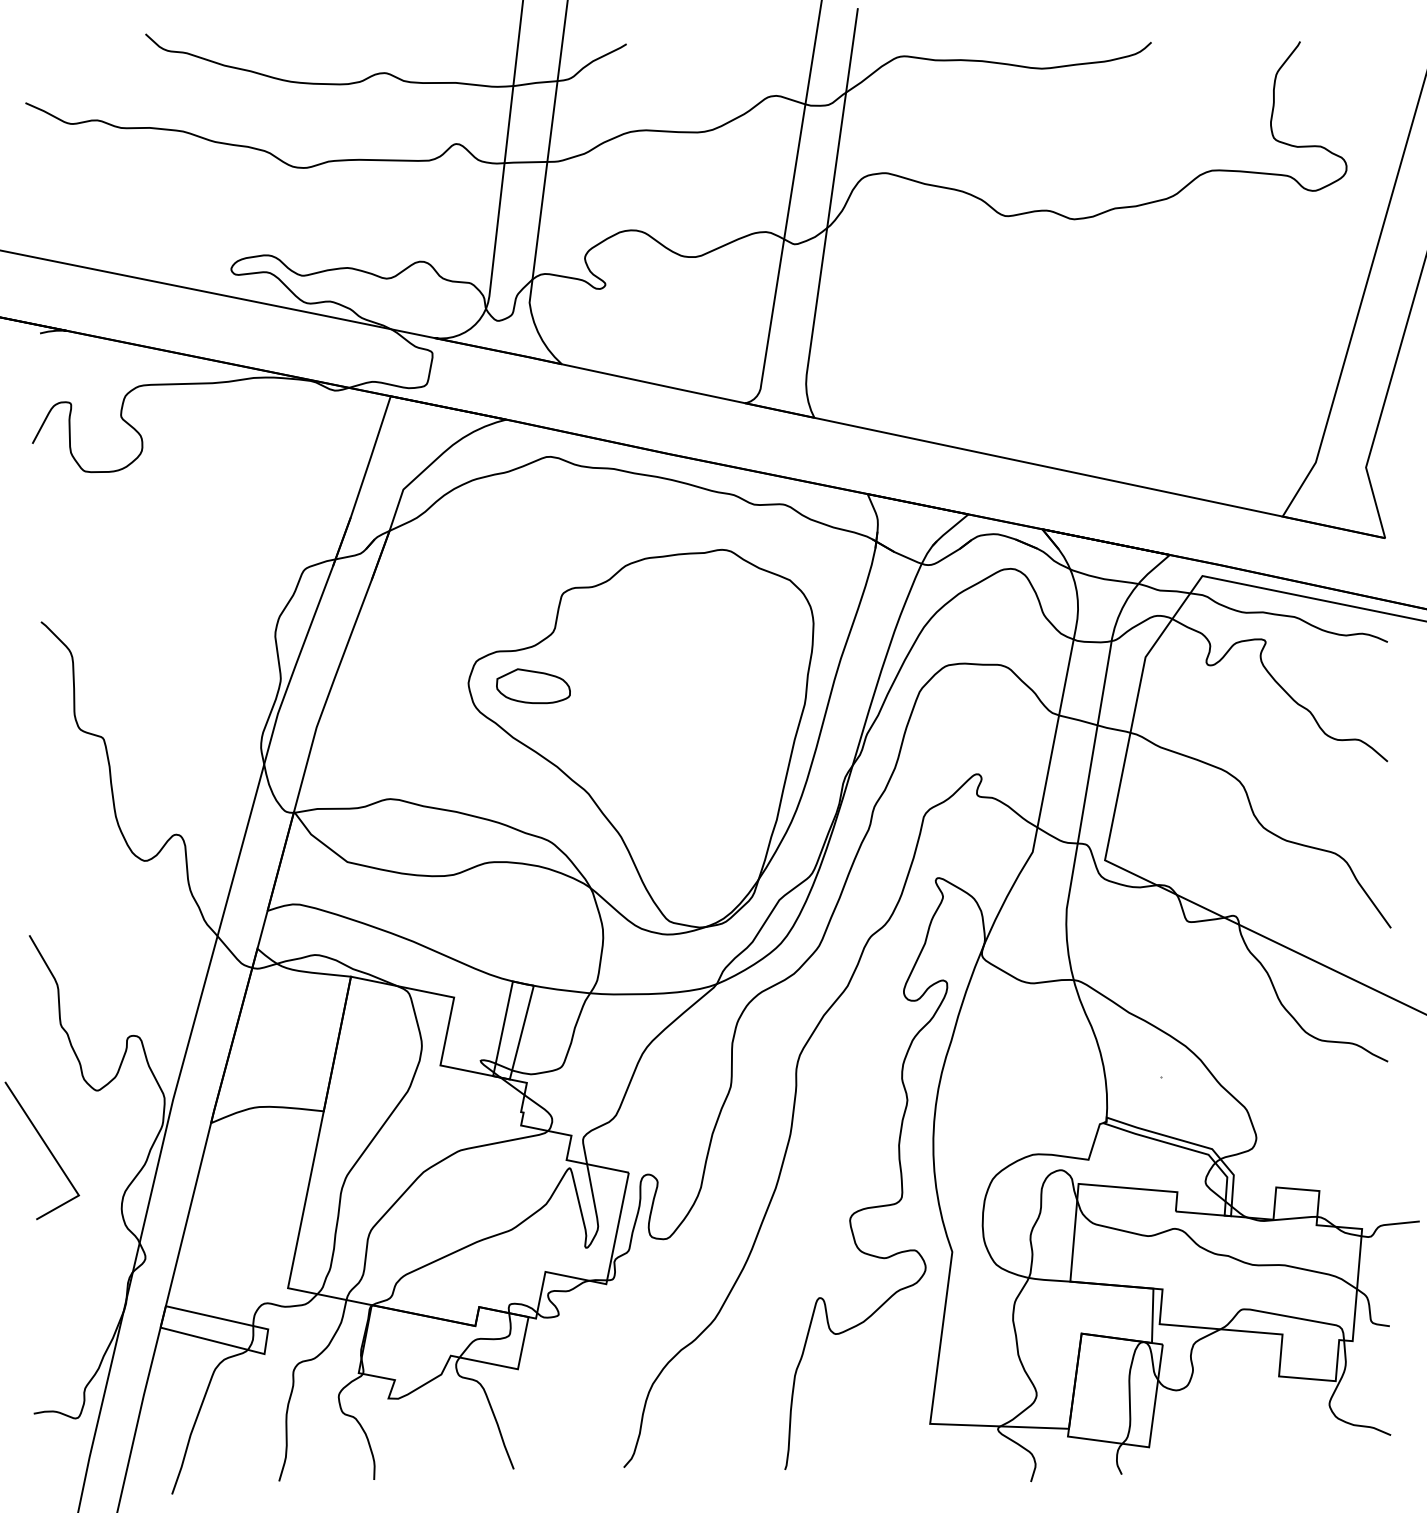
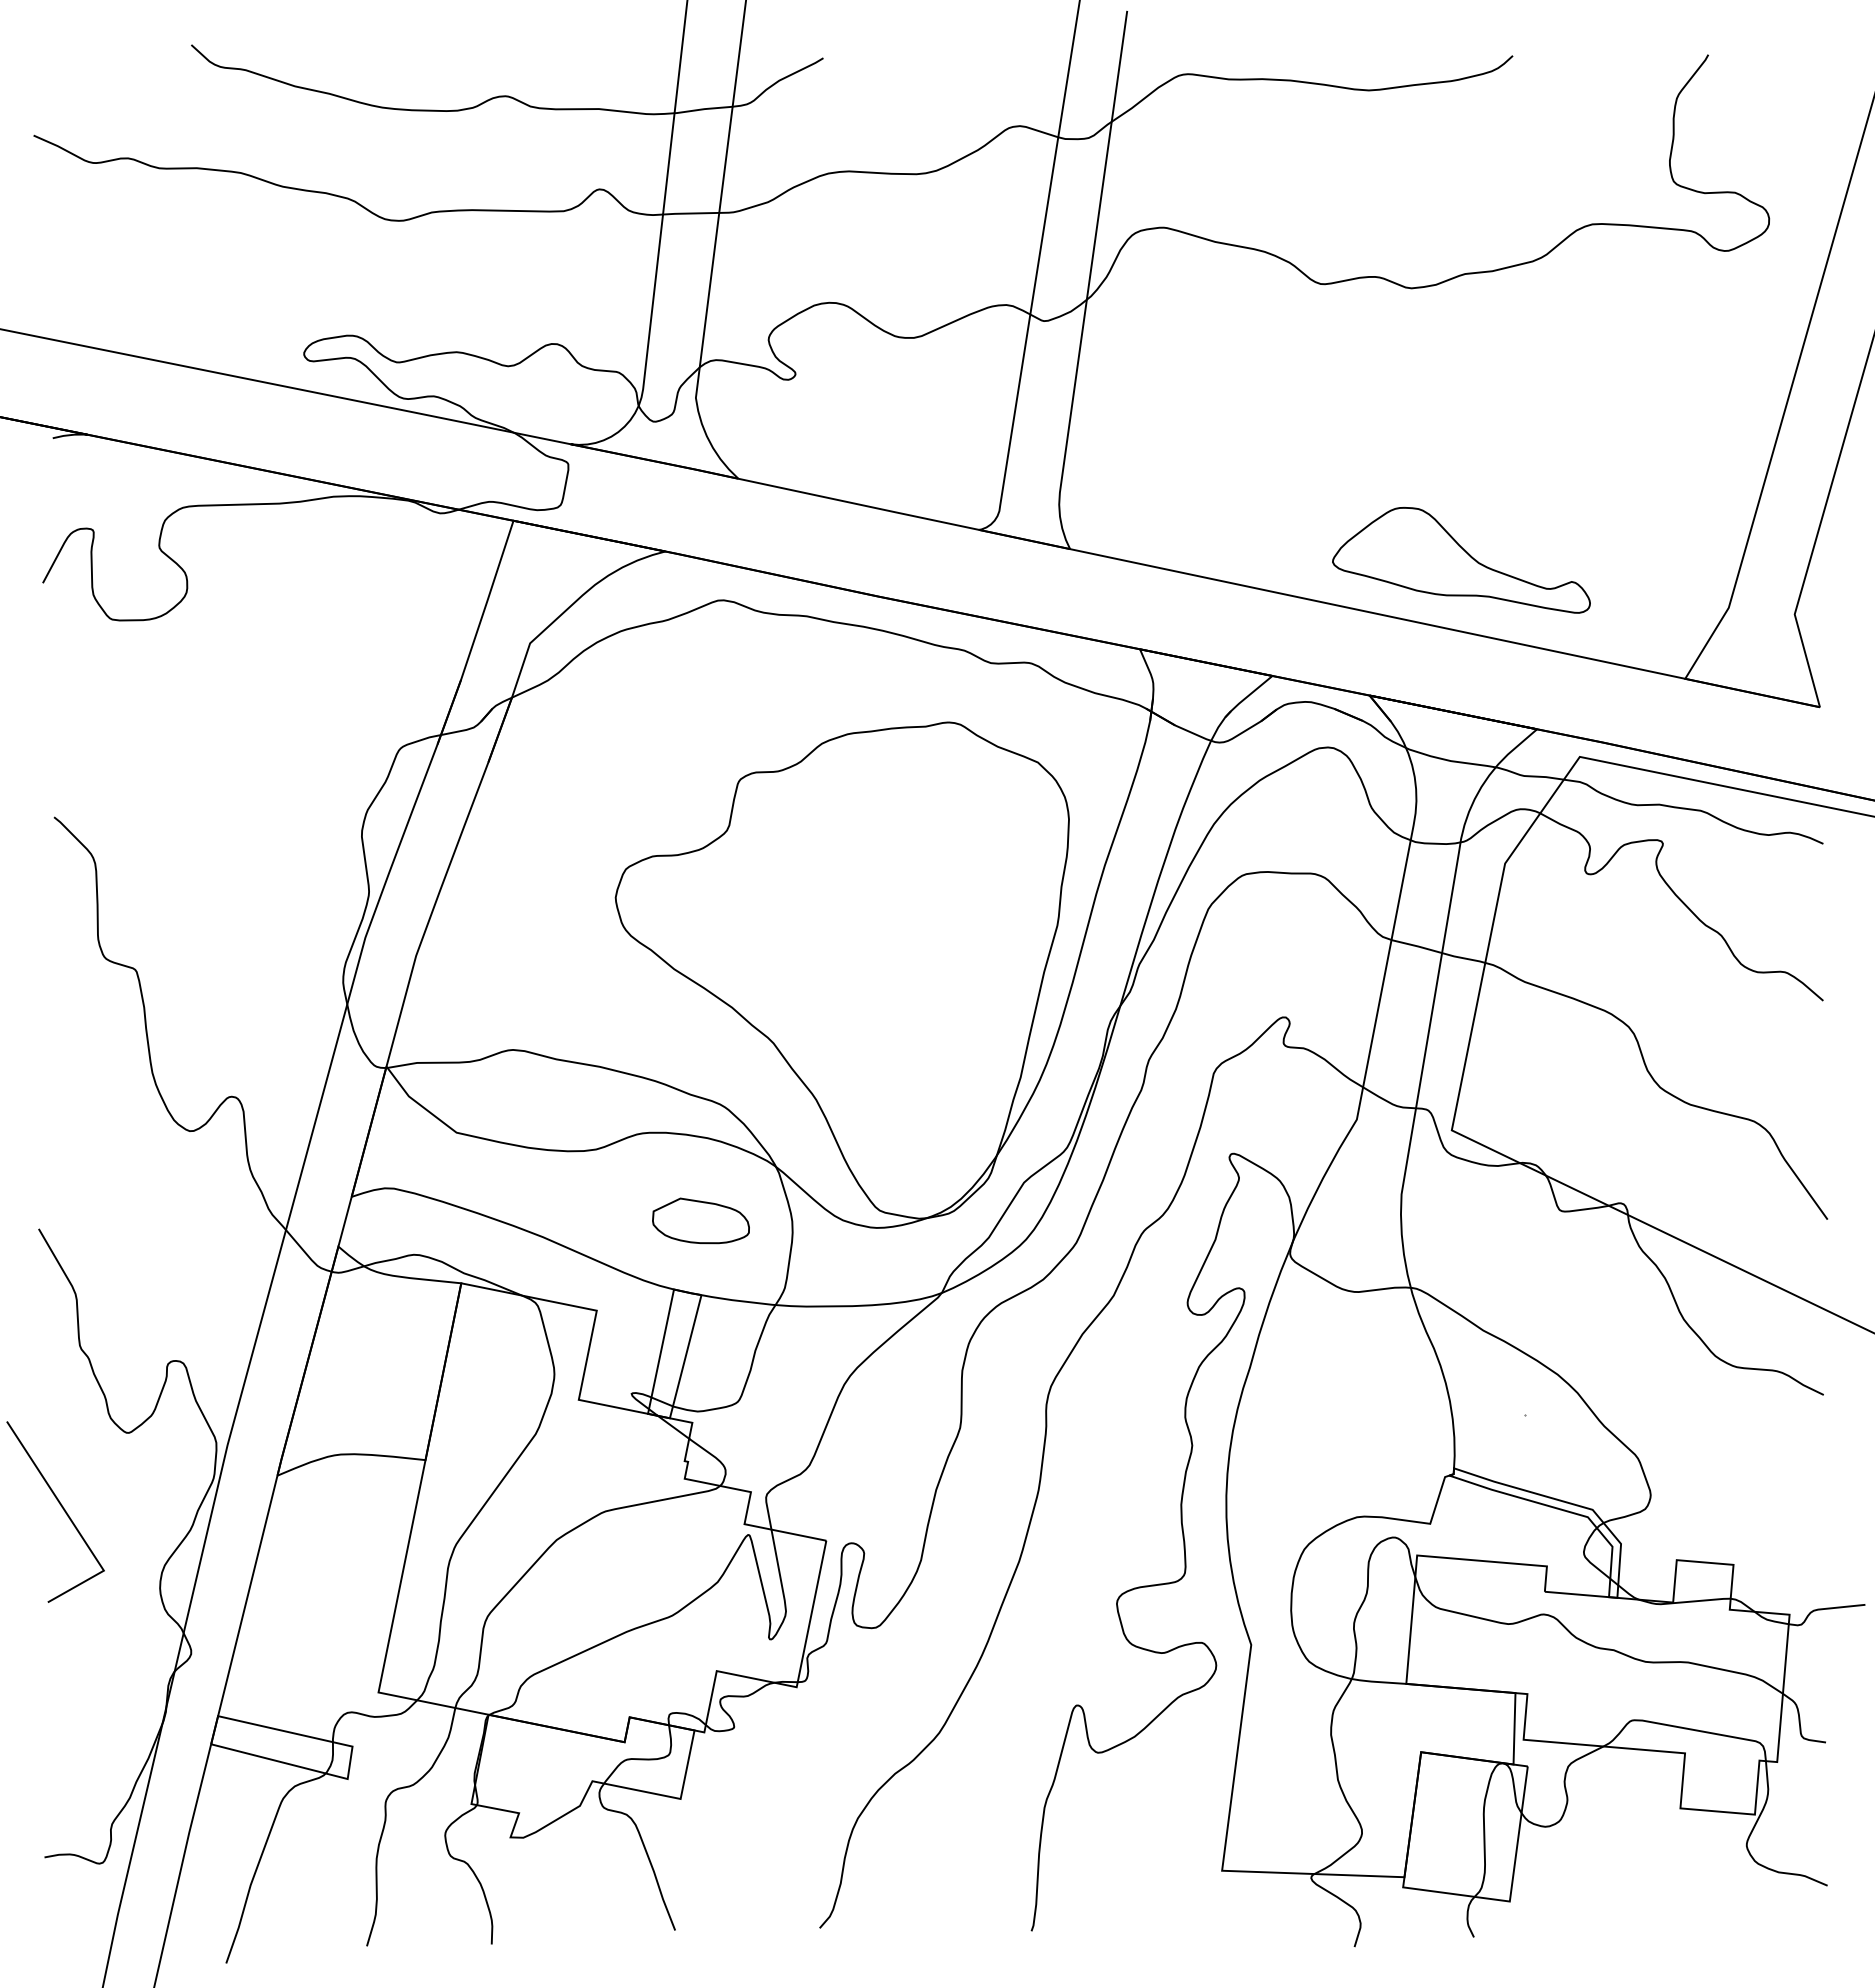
part: (1112, 426) -> (1461, 560), added
part: (533, 686) -> (701, 1221), moved

